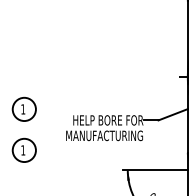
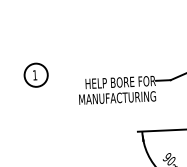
part: (23, 149) -> (37, 115), removed

